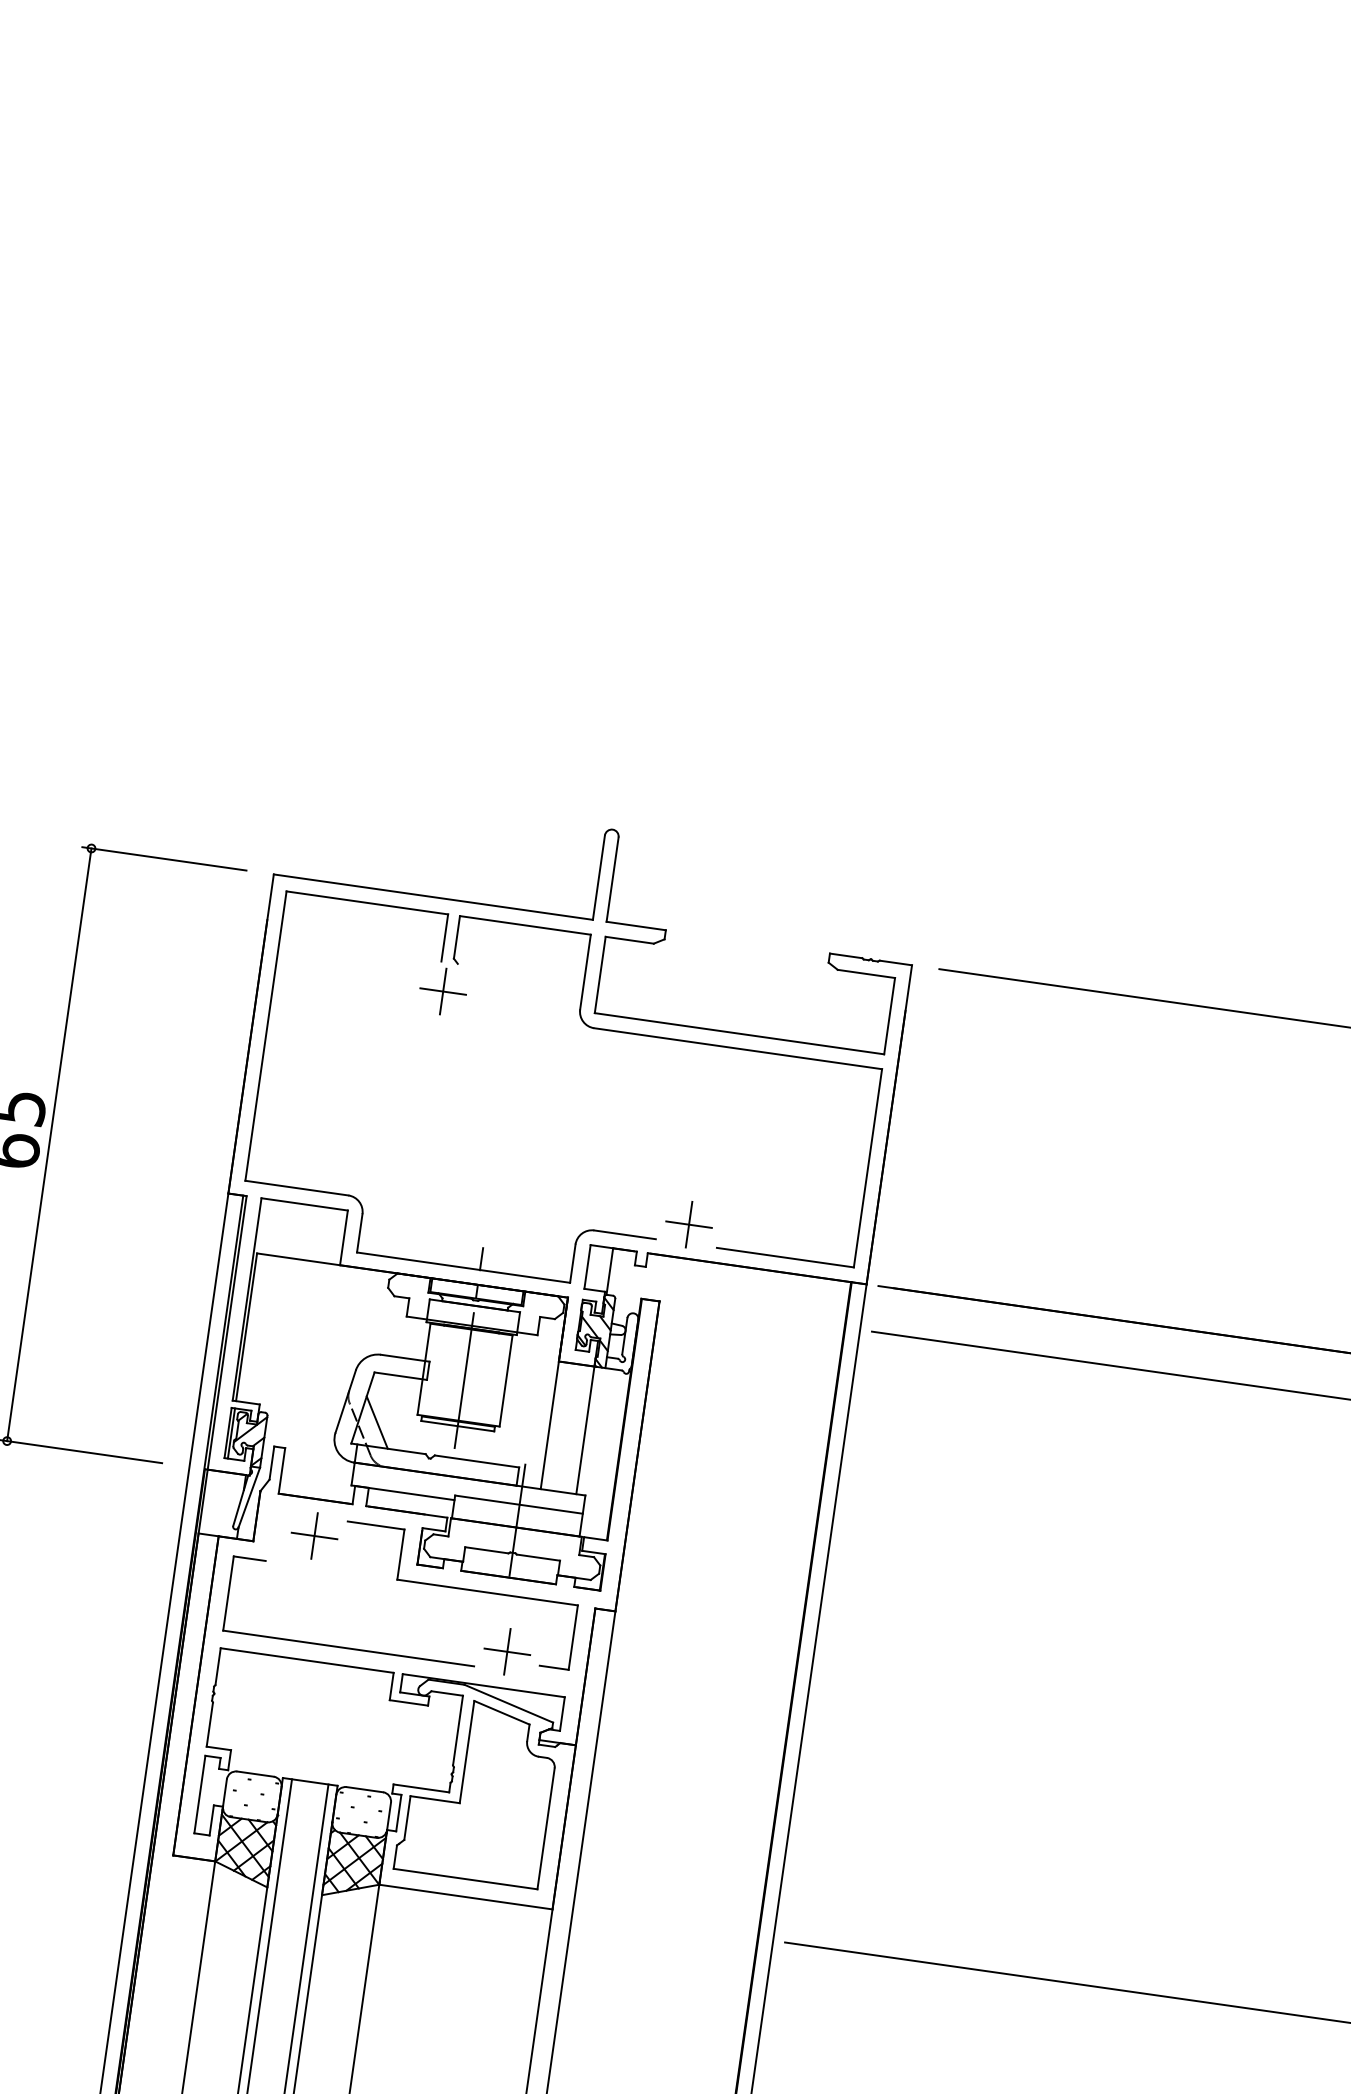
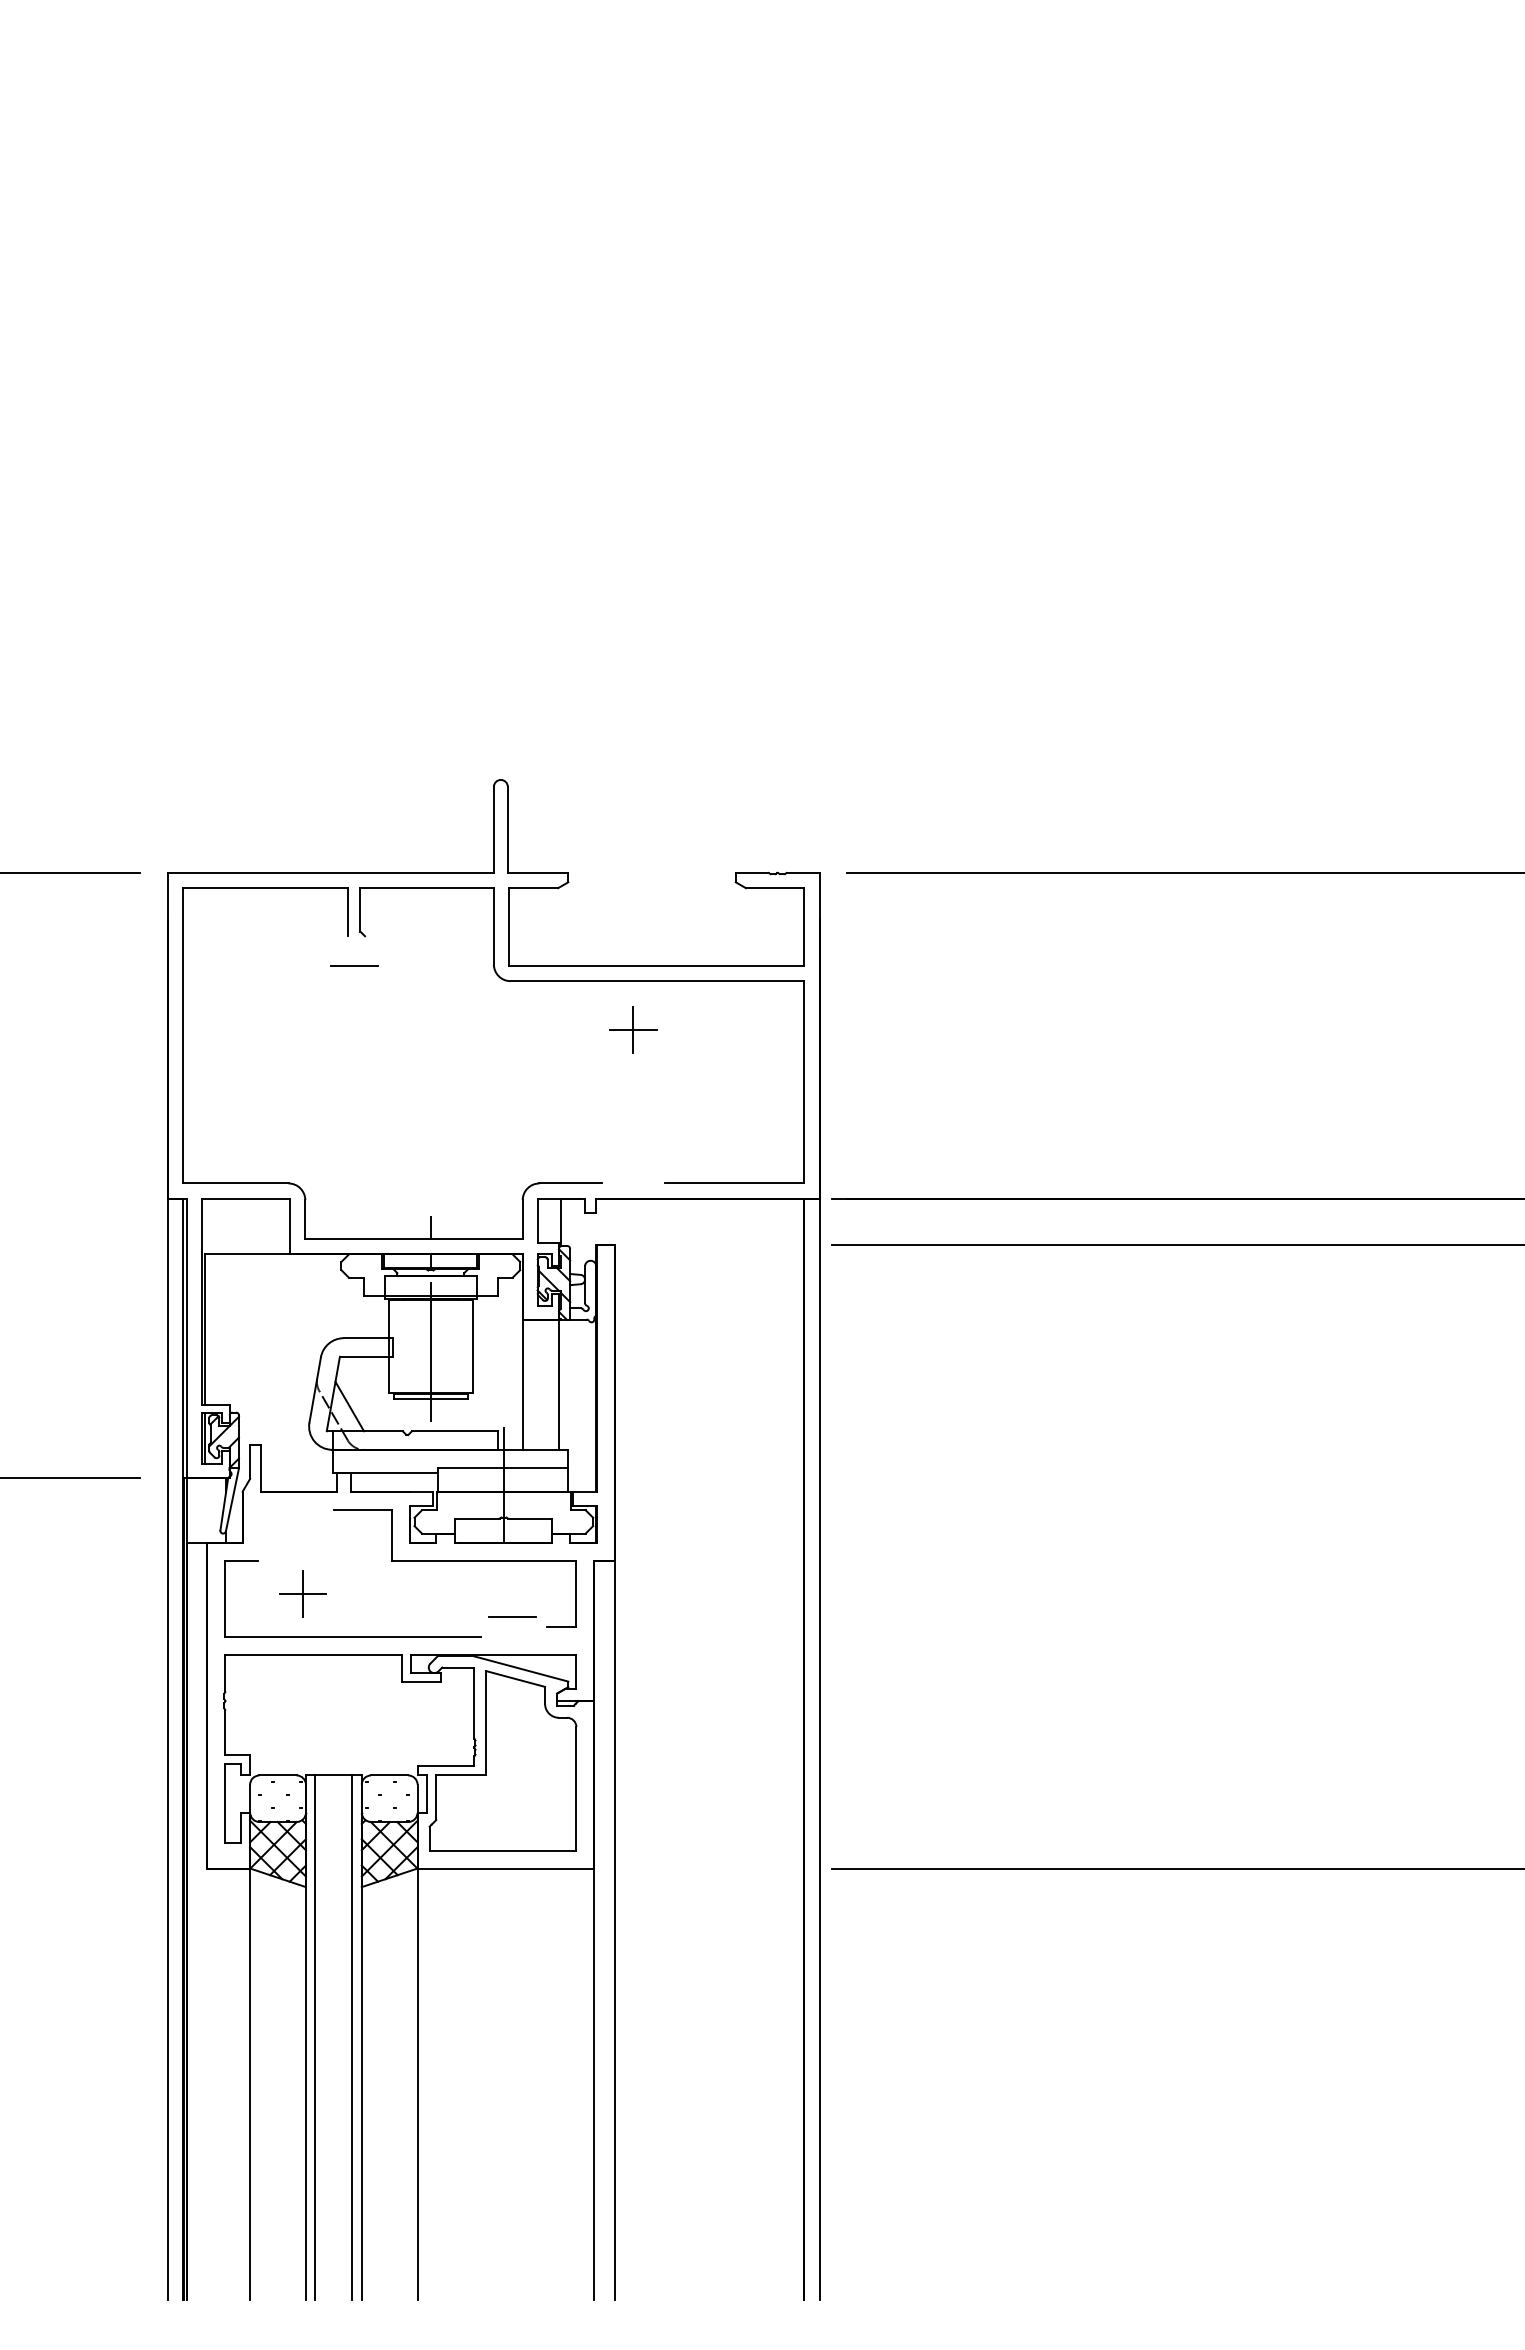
line: (443, 991) -> (354, 965), removed
part: (689, 1224) -> (633, 1029), moved
part: (313, 1535) -> (302, 1593), moved
line: (507, 1652) -> (512, 1617), removed

